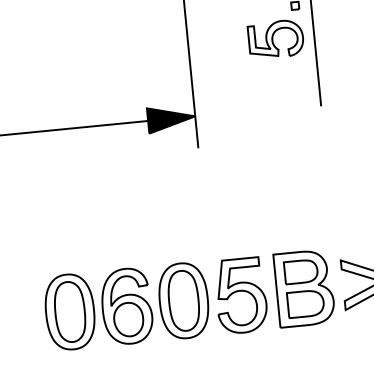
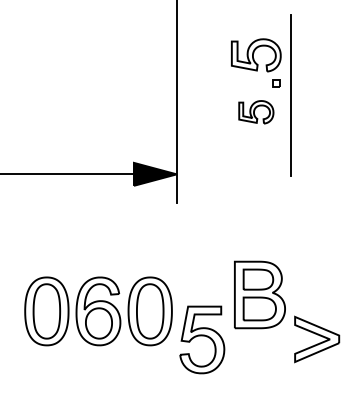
part: (276, 39) -> (256, 112), size x0.7
part: (303, 288) -> (259, 294), moved
part: (126, 306) -> (98, 311), moved

